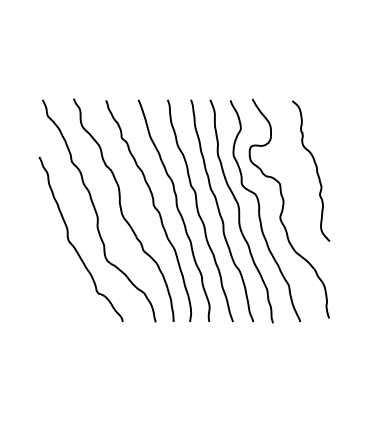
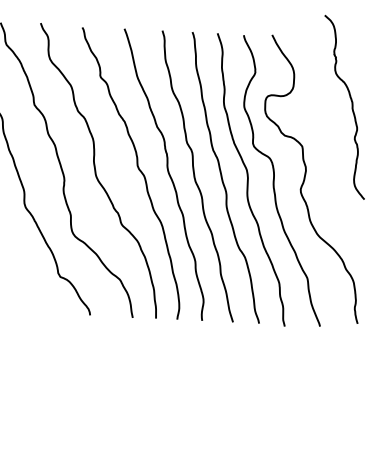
curve: (316, 170) -> (351, 106), moved

